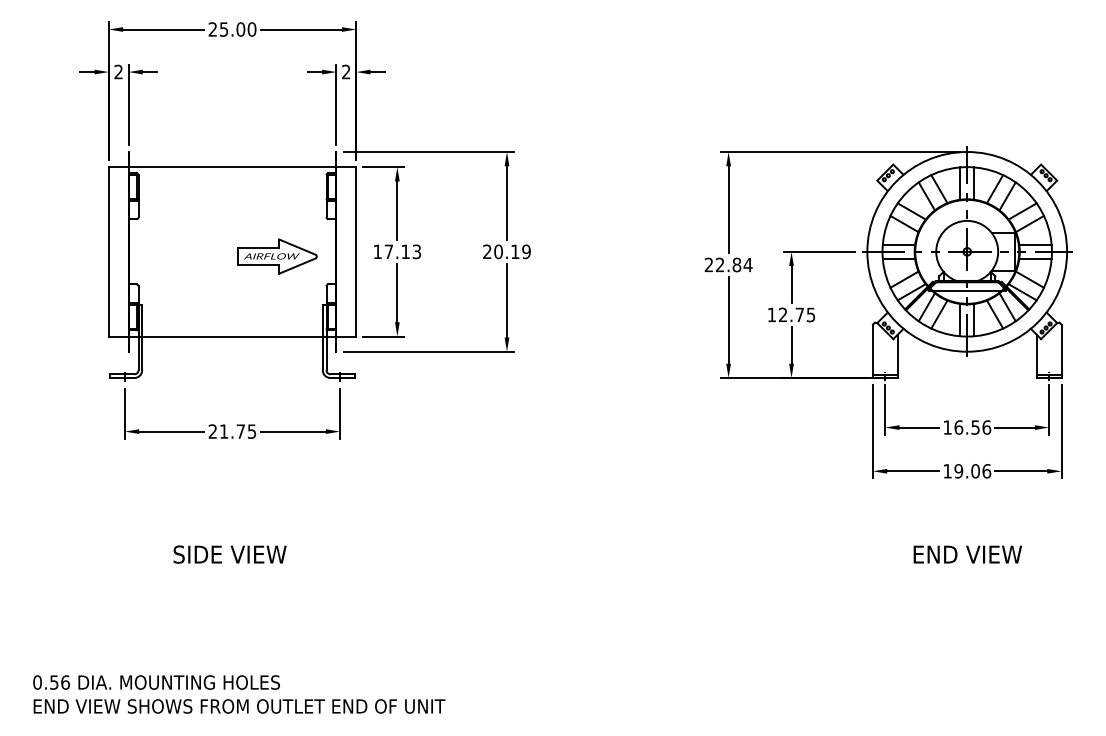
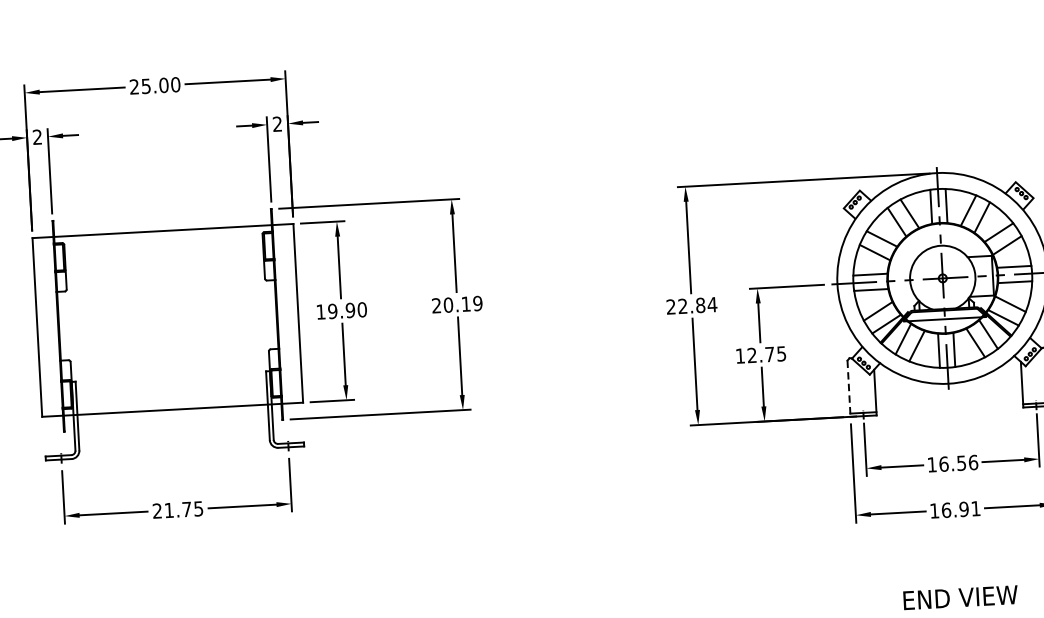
text: (402, 251) -> (347, 310), 17.13 -> 19.90
part: (277, 256) -> (215, 322), removed
line: (872, 351) -> (848, 388), solid -> dashed
text: (972, 471) -> (960, 509), 19.06 -> 16.91

